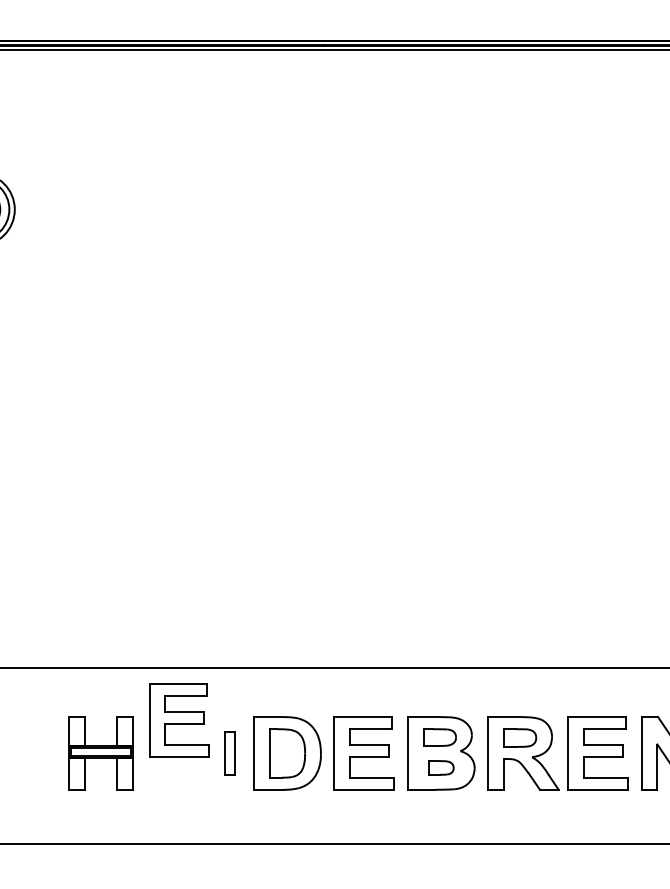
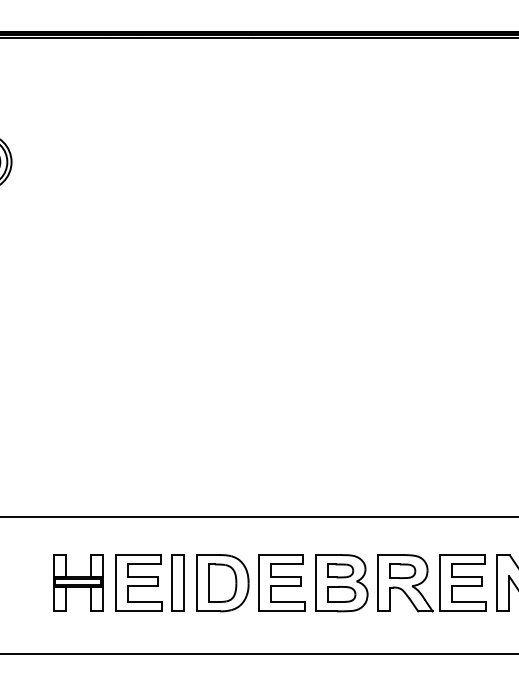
part: (179, 720) -> (139, 583), moved
part: (229, 753) -> (177, 583), size x1.67
part: (441, 767) -> (341, 594), size x1.43

